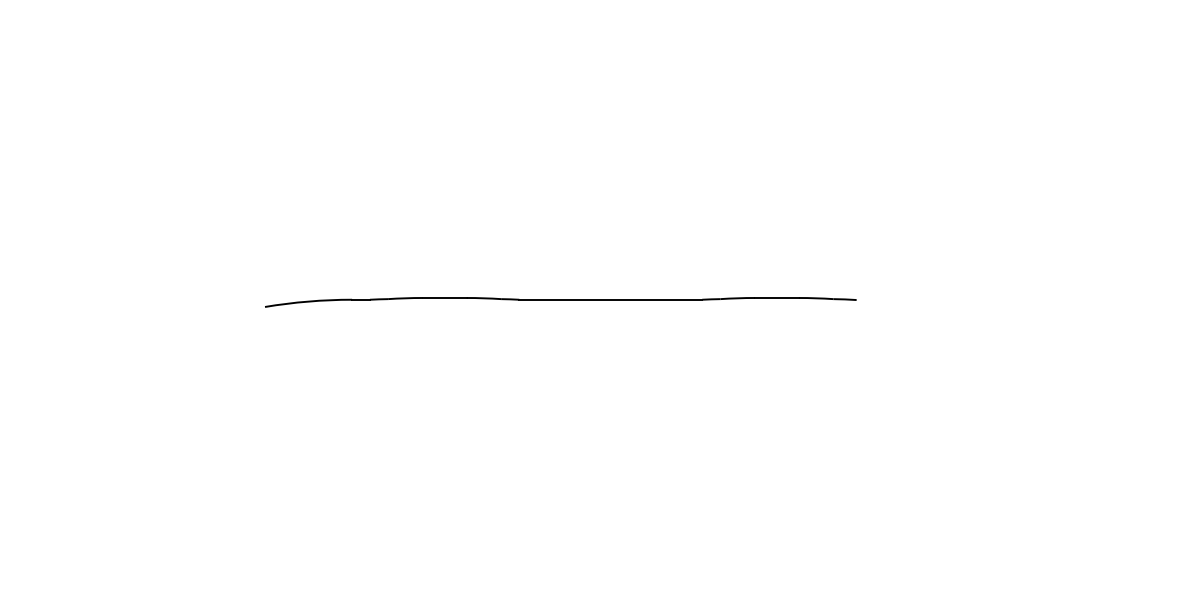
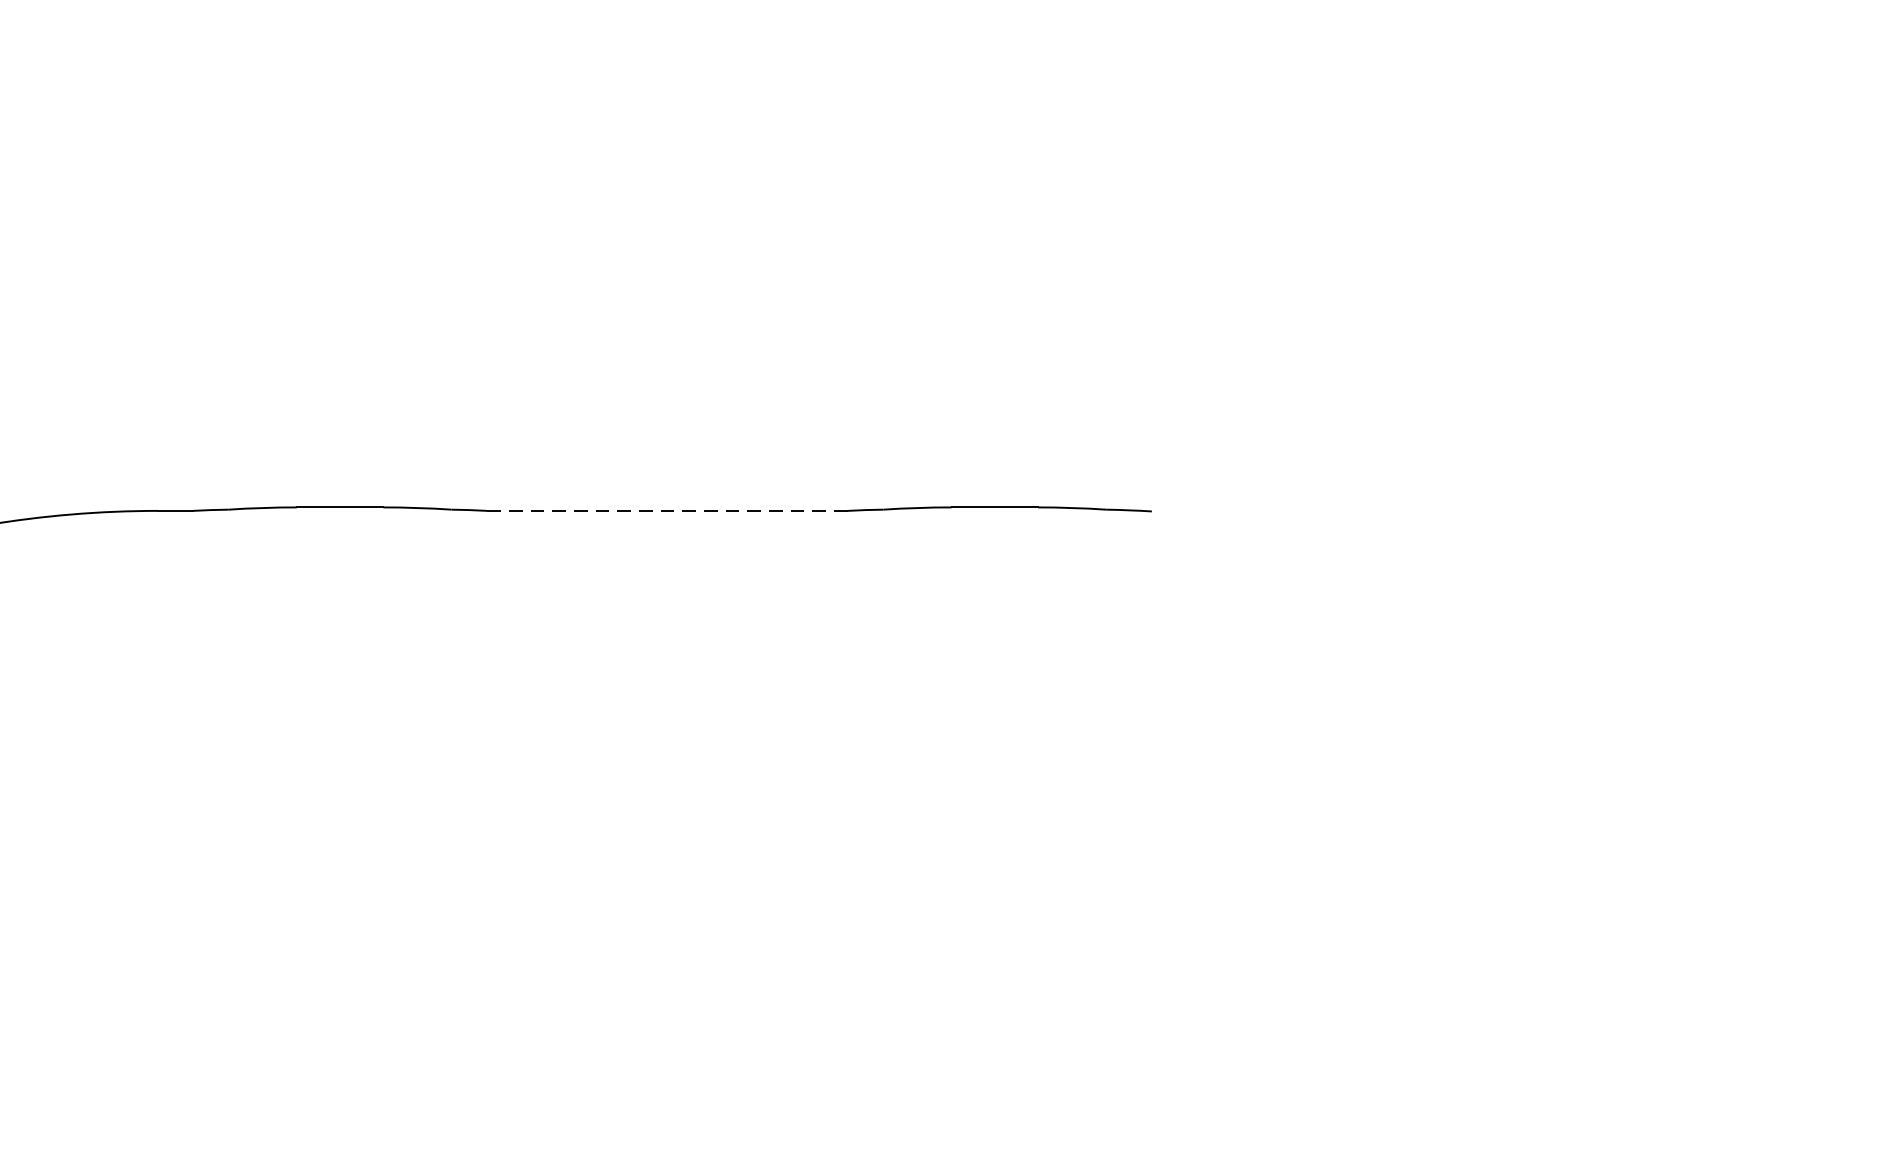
line: (611, 299) -> (668, 510), solid -> dashed

